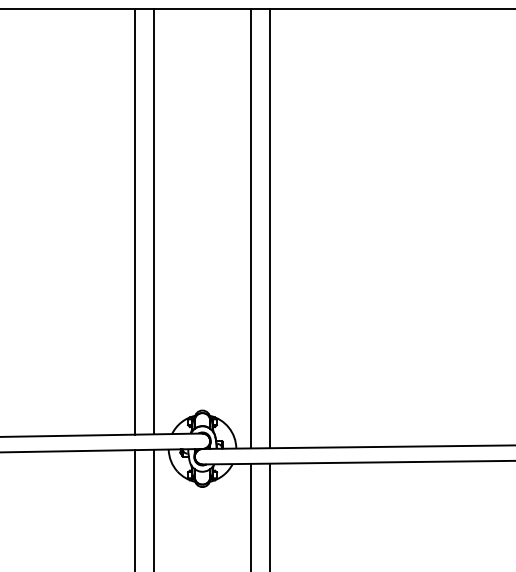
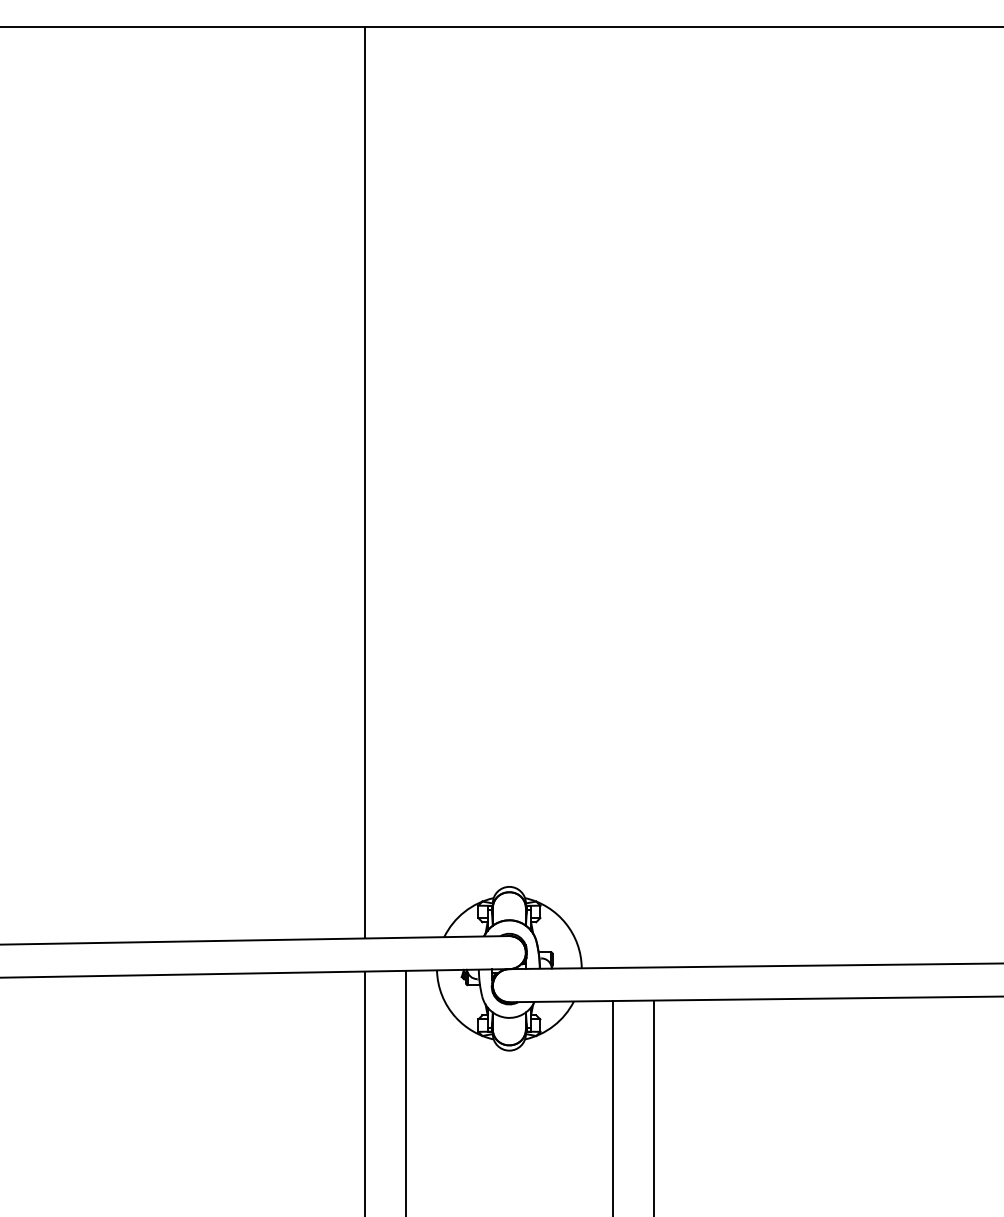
line: (154, 221) -> (406, 482), removed
line: (250, 228) -> (612, 497), removed
line: (270, 228) -> (654, 497), removed

